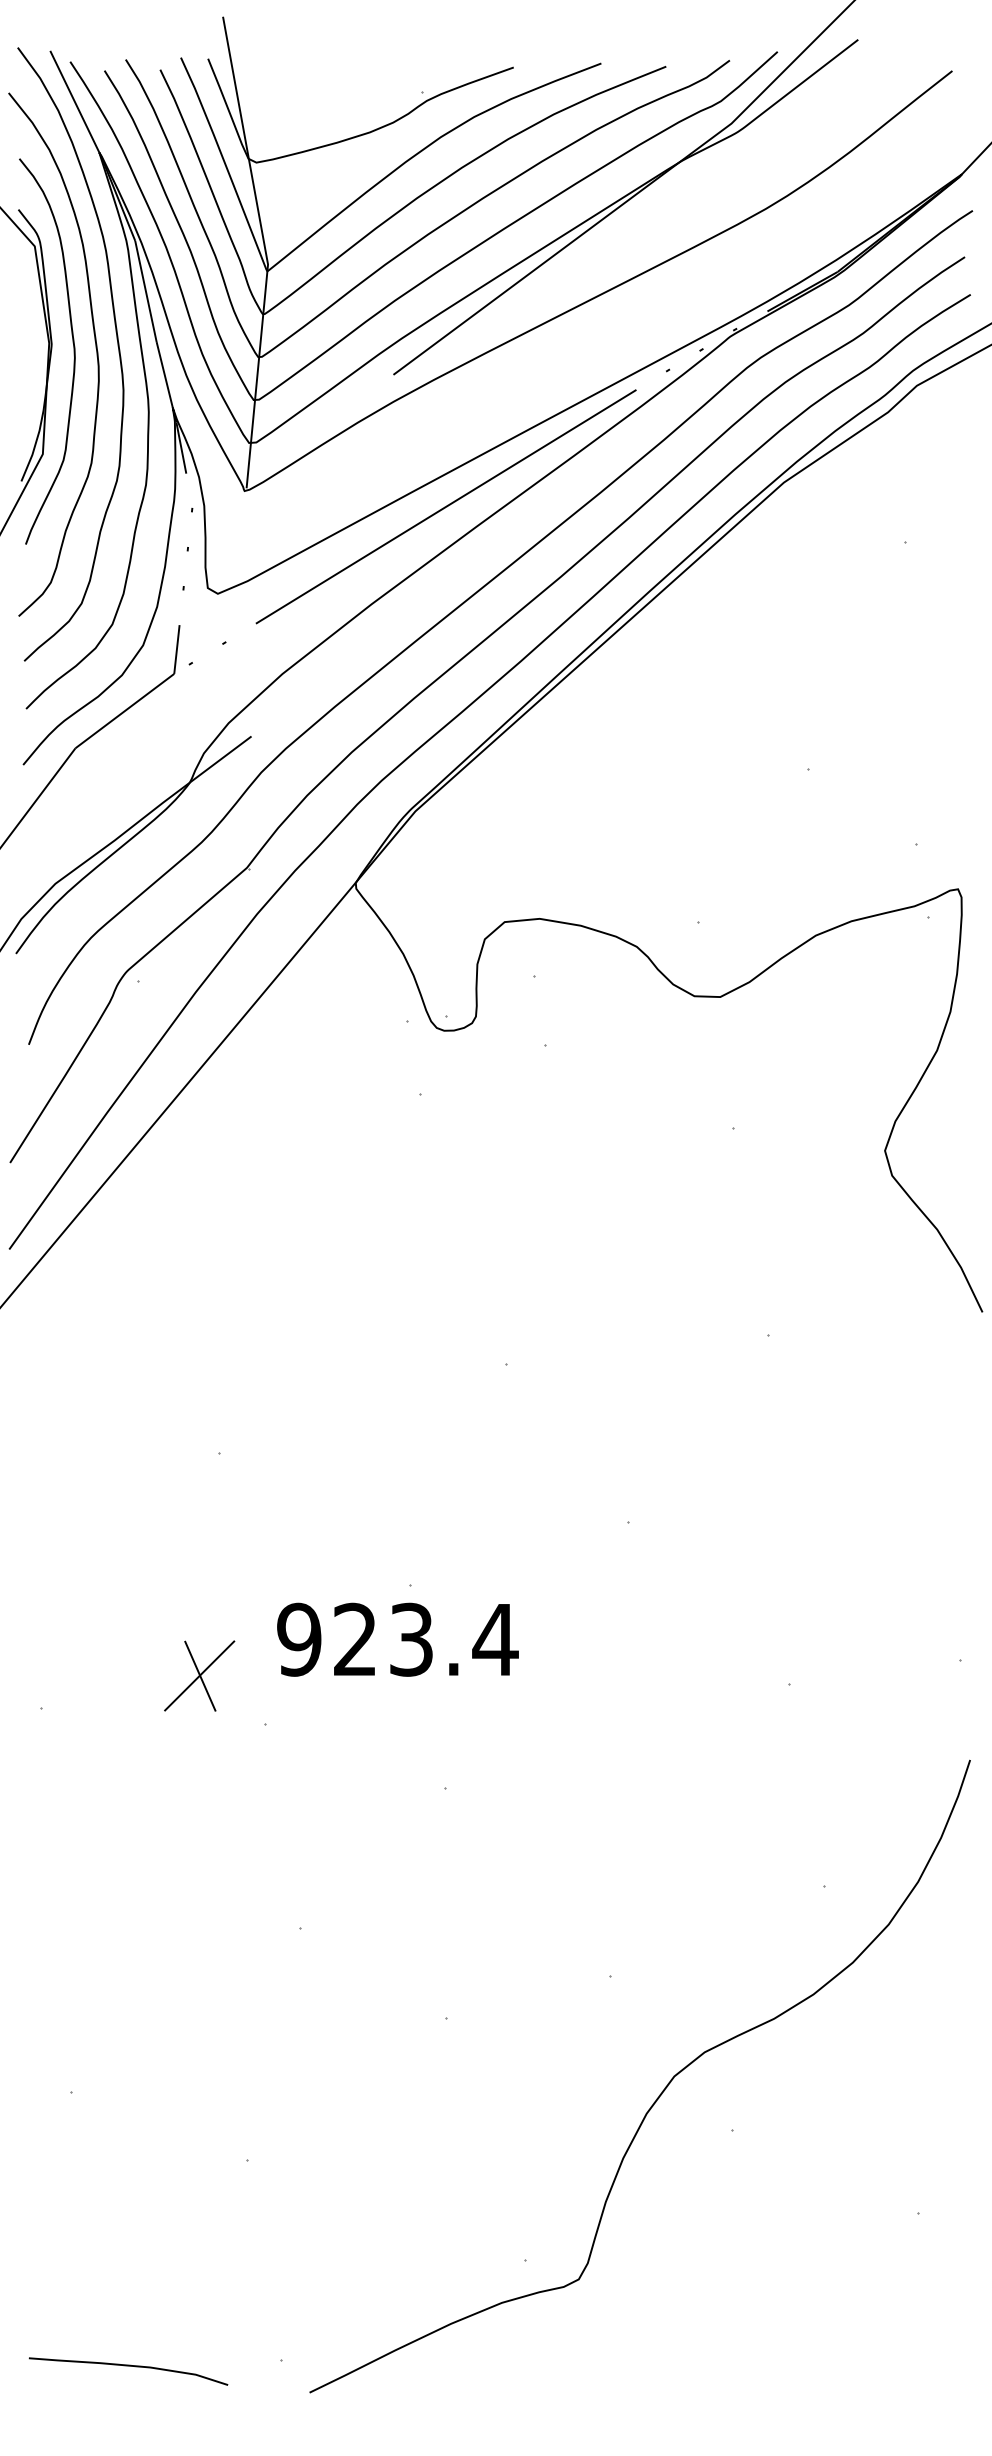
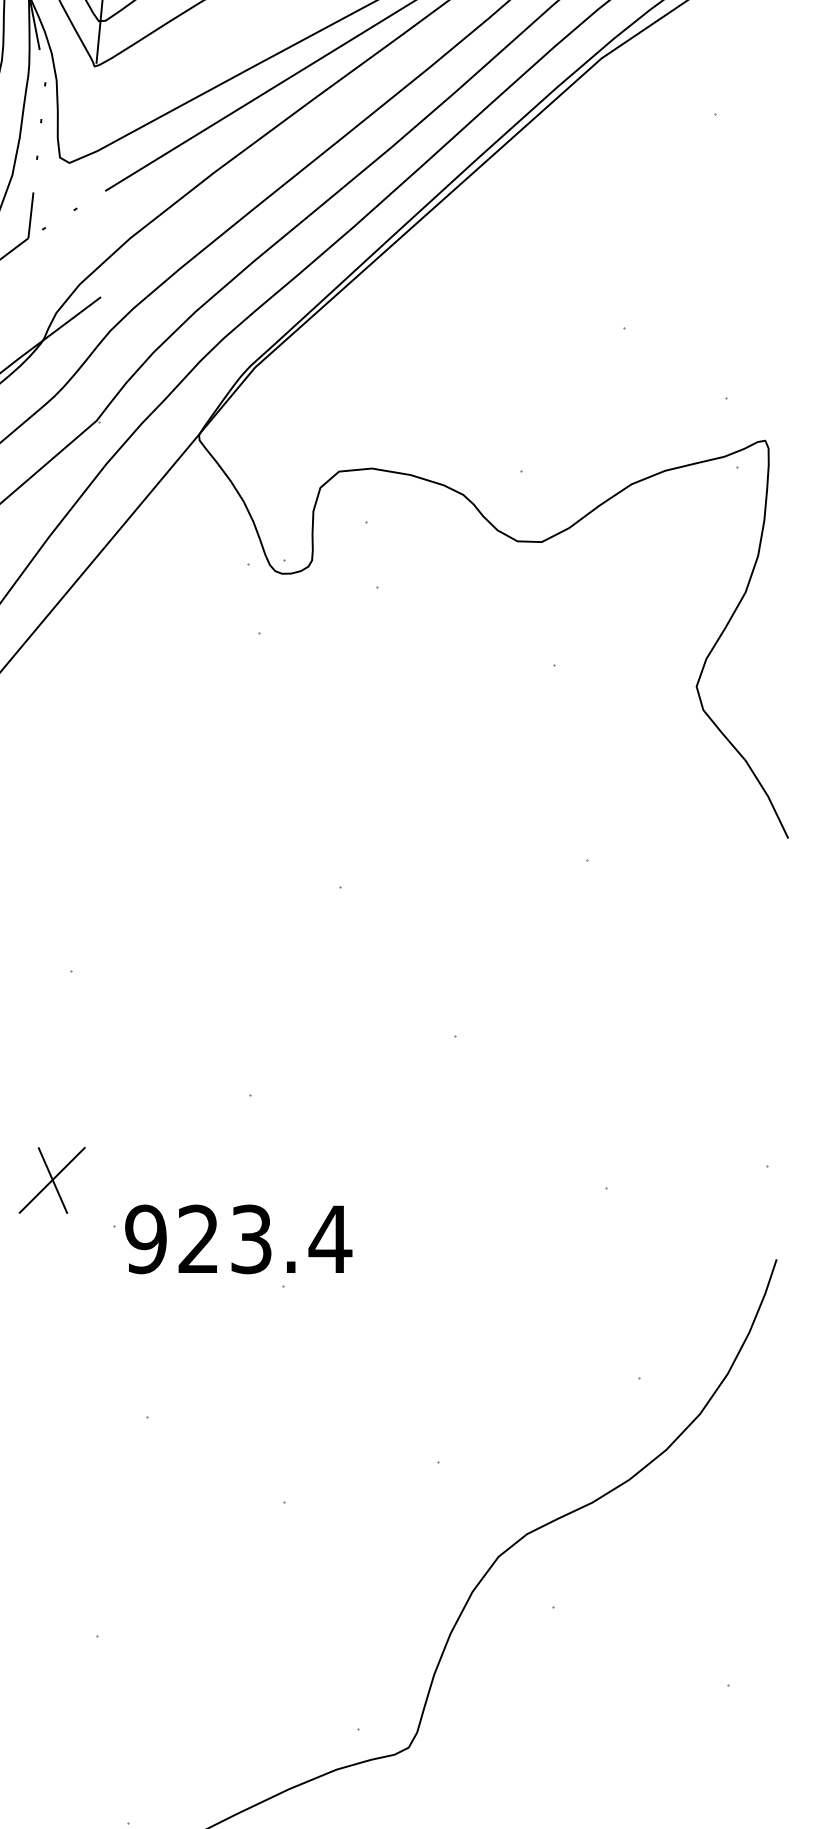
text: (397, 1639) -> (238, 1239), moved

